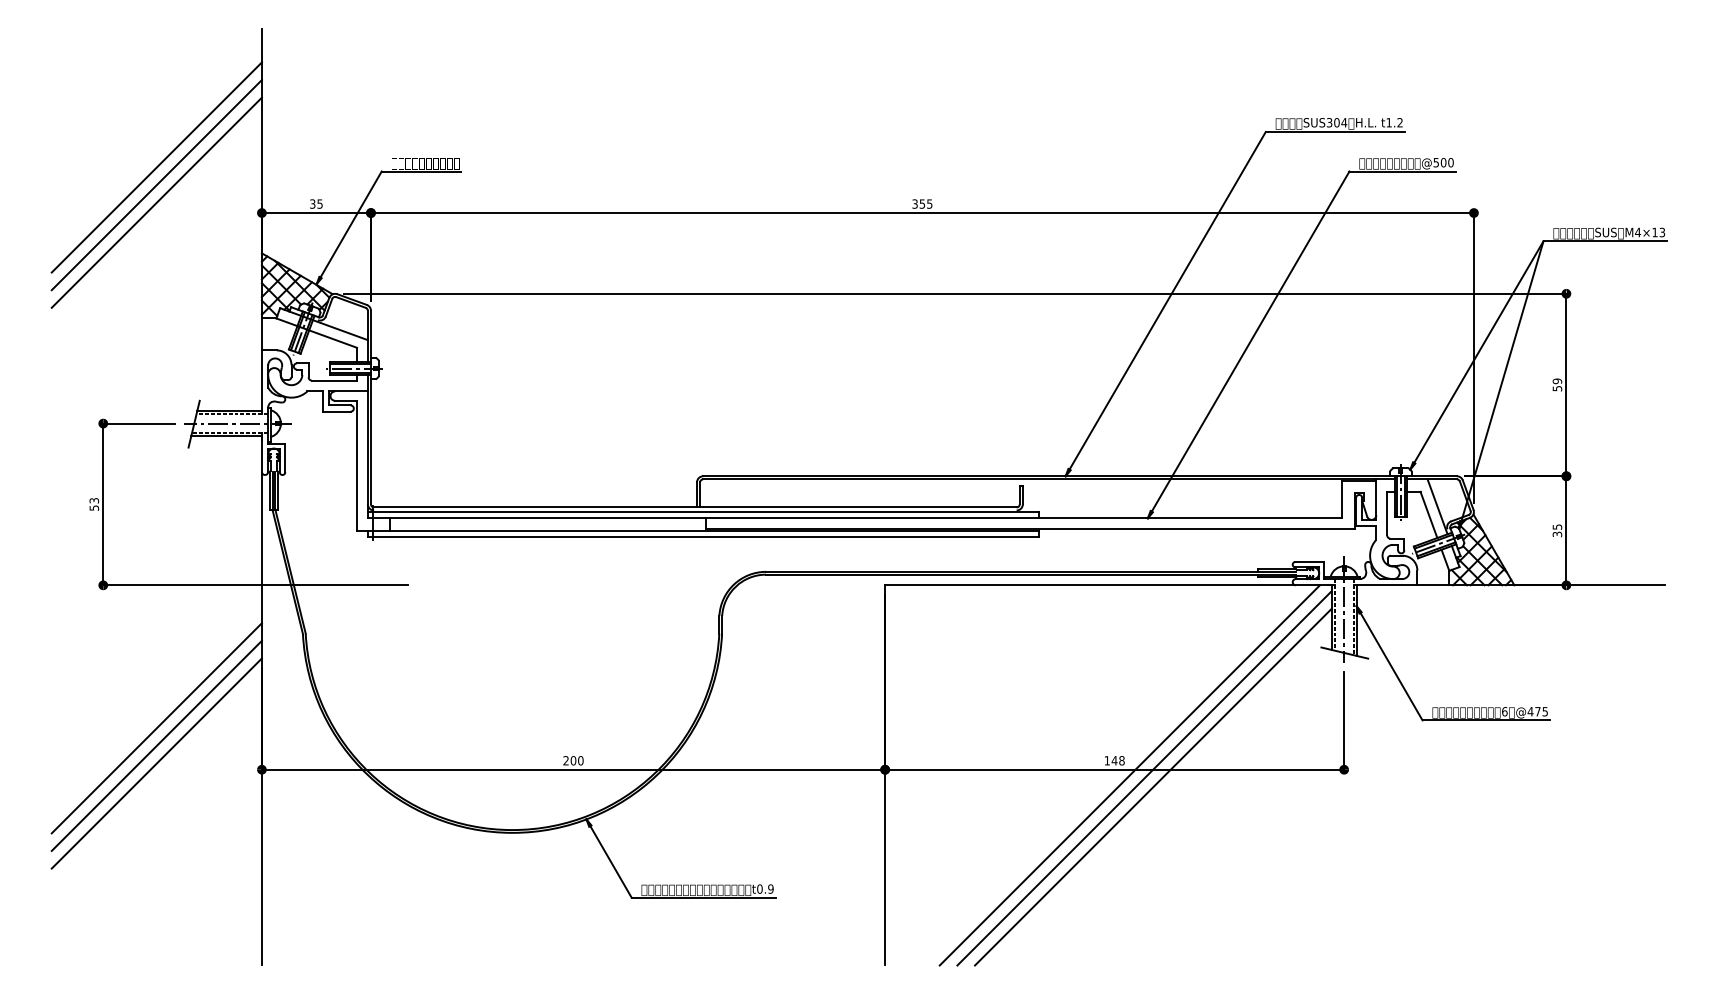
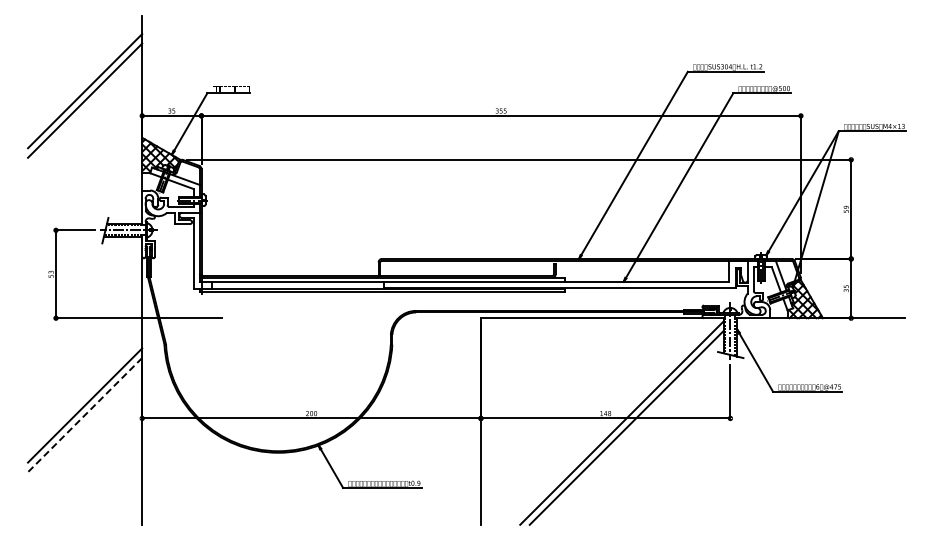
line: (157, 203) -> (85, 110), removed
line: (157, 727) -> (85, 395), removed
line: (157, 764) -> (85, 415), solid -> dashed
line: (1129, 775) -> (613, 421), removed

